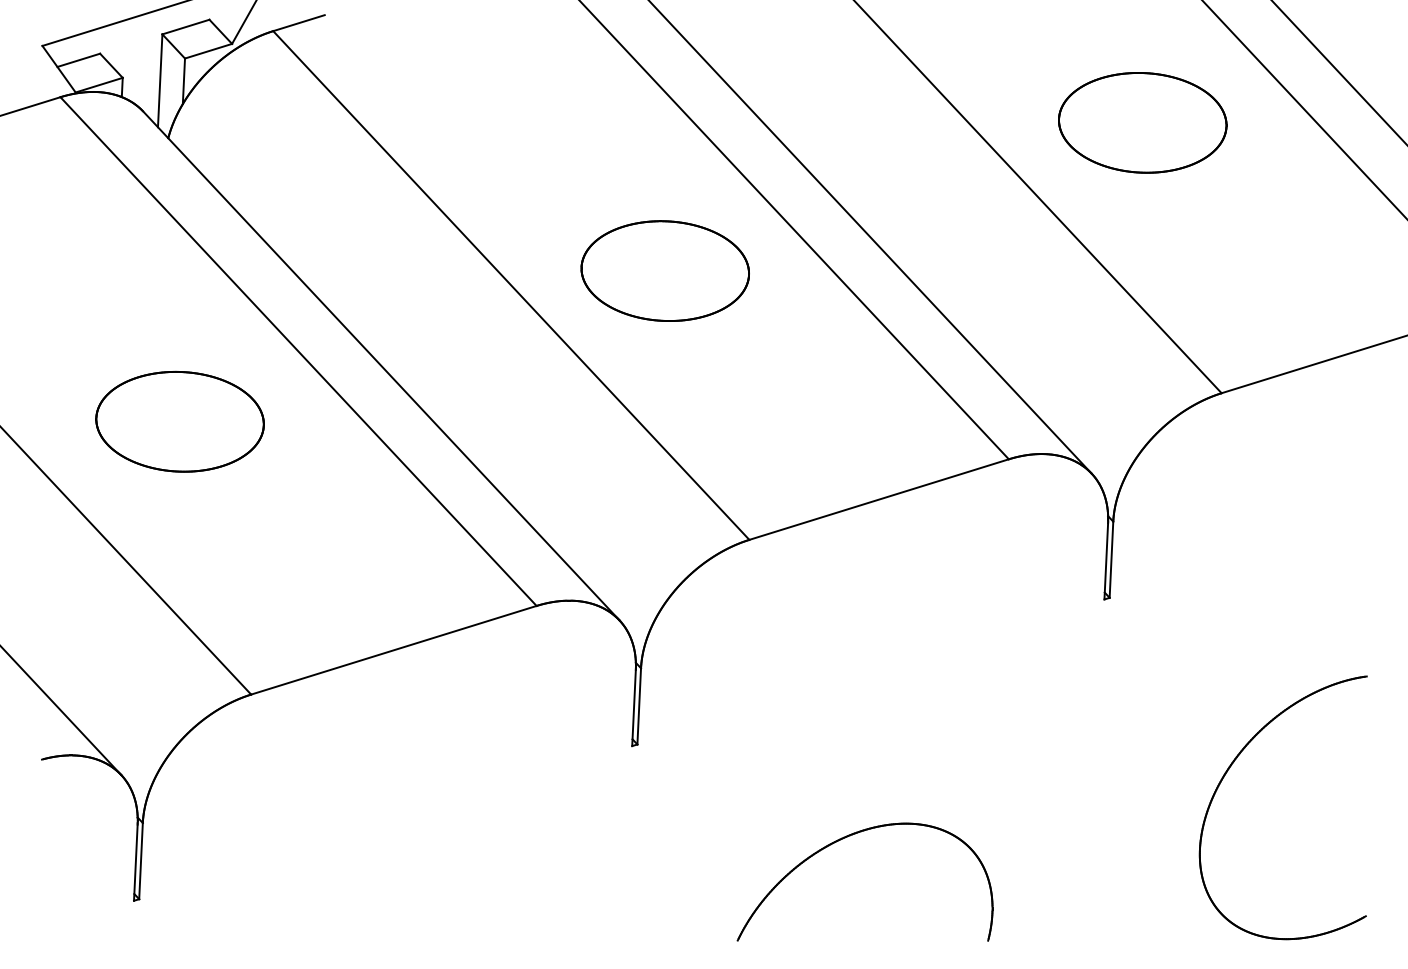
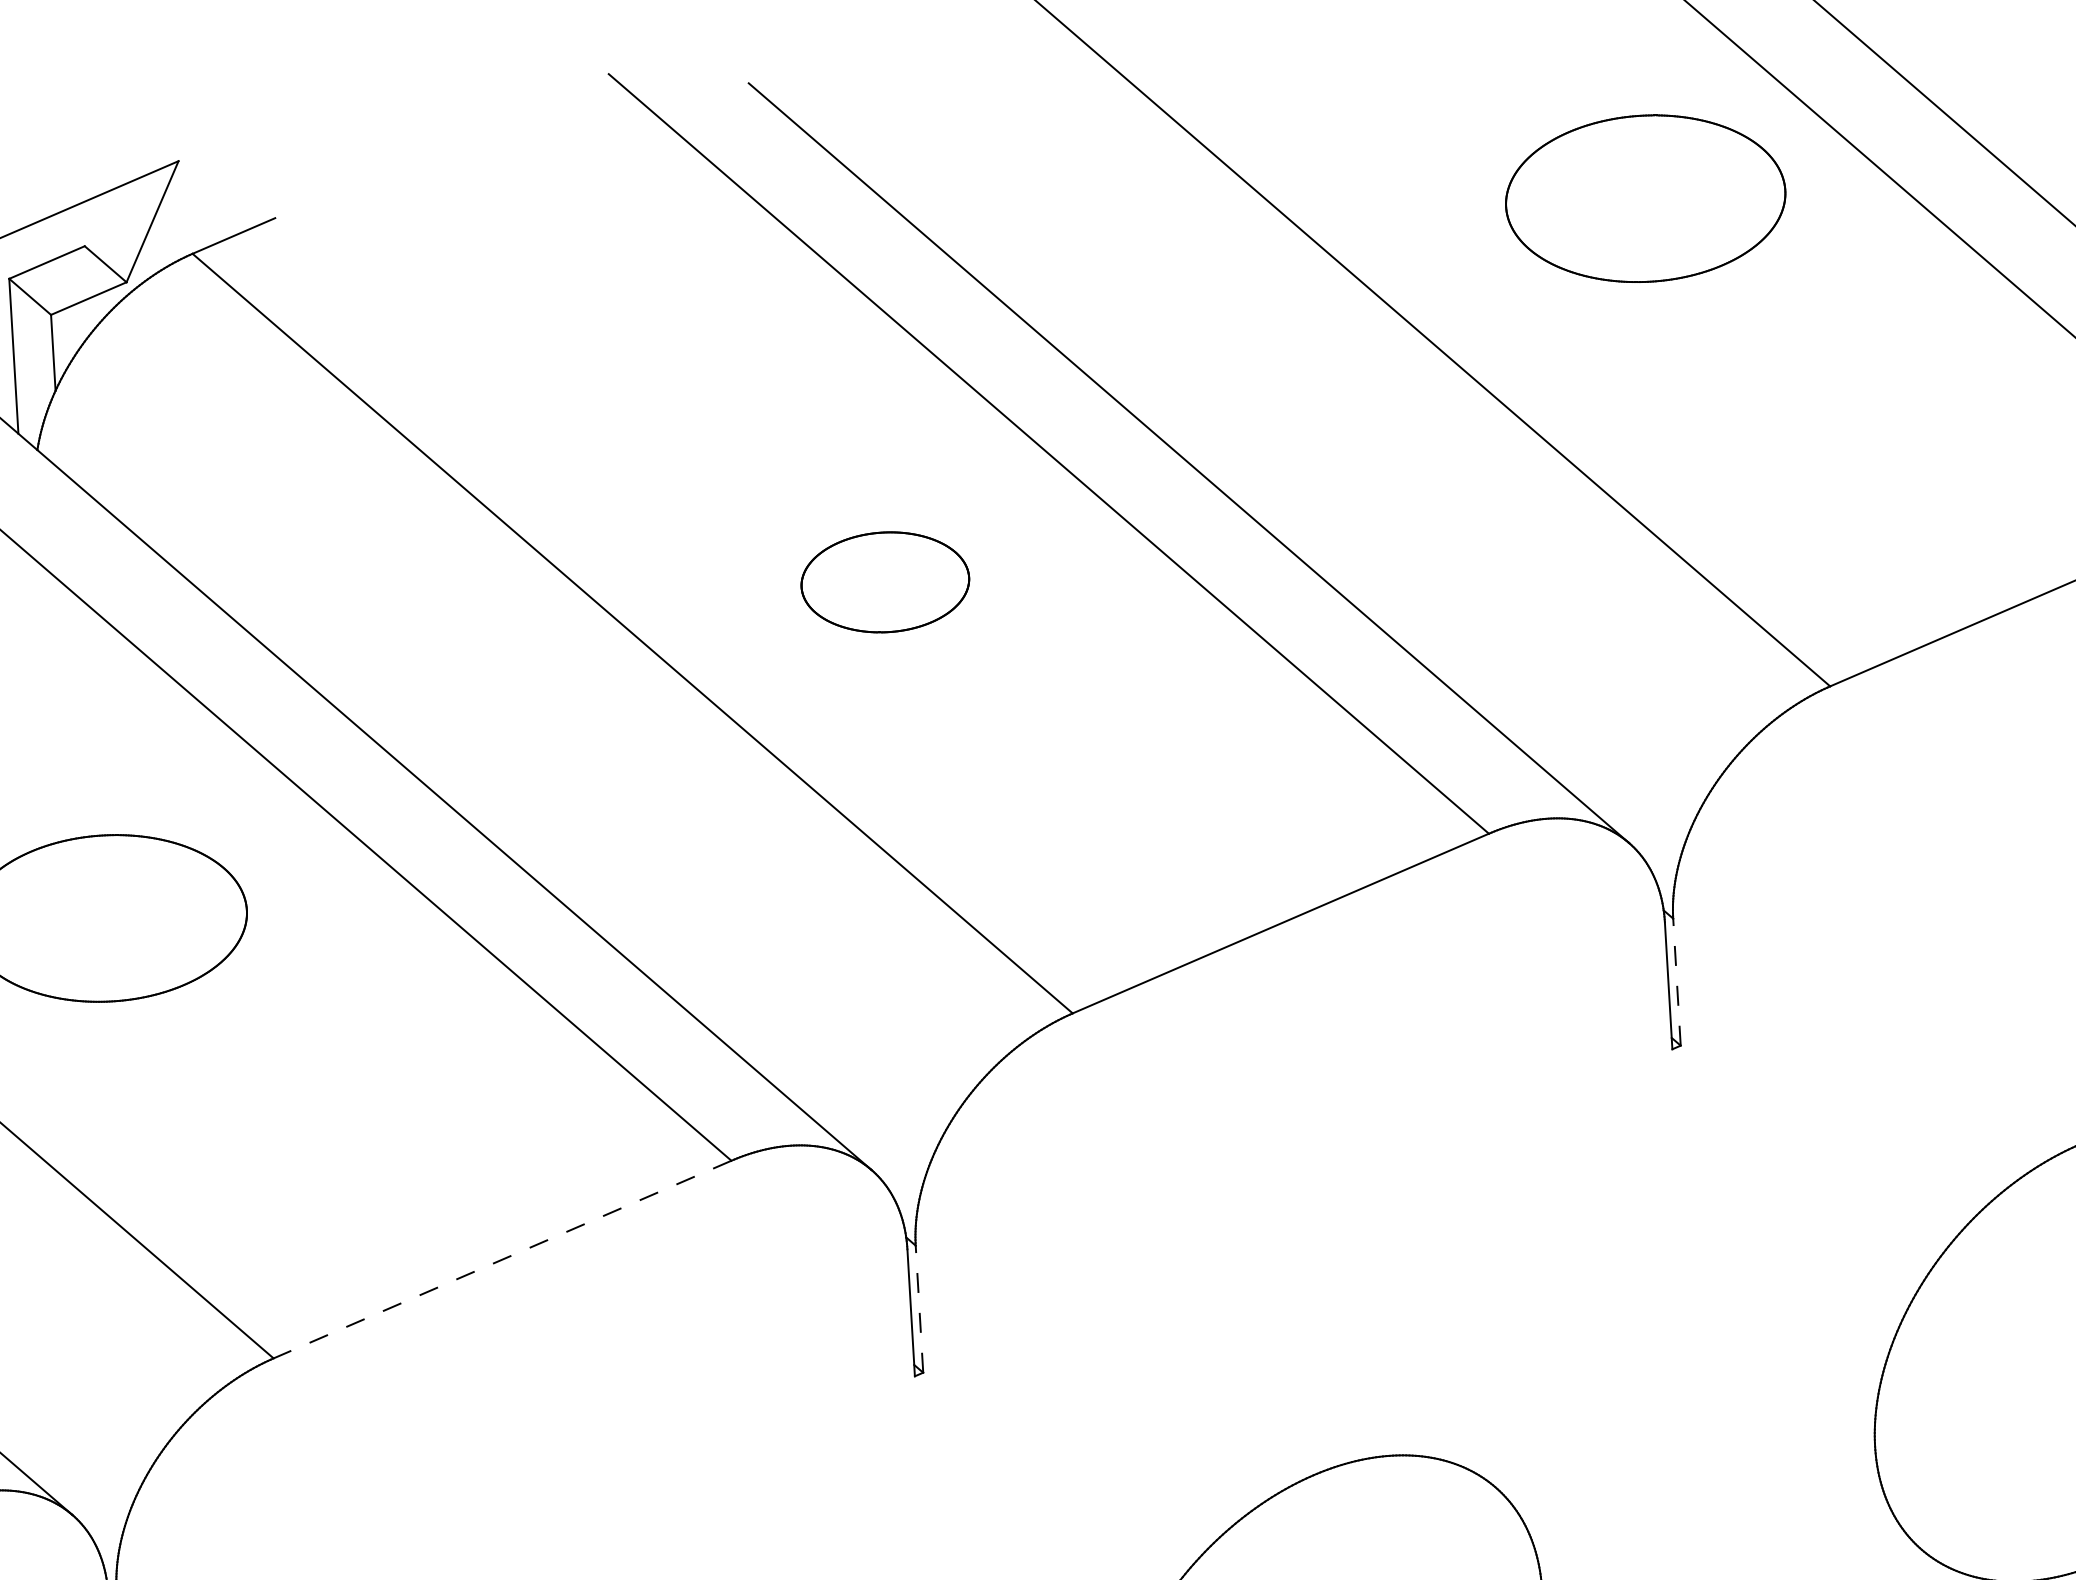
part: (1142, 122) -> (1645, 198), moved
part: (664, 270) -> (884, 581), size x0.6
line: (1111, 559) -> (1676, 981), solid -> dashed
line: (393, 650) -> (501, 1260), solid -> dashed
line: (639, 705) -> (919, 1307), solid -> dashed

